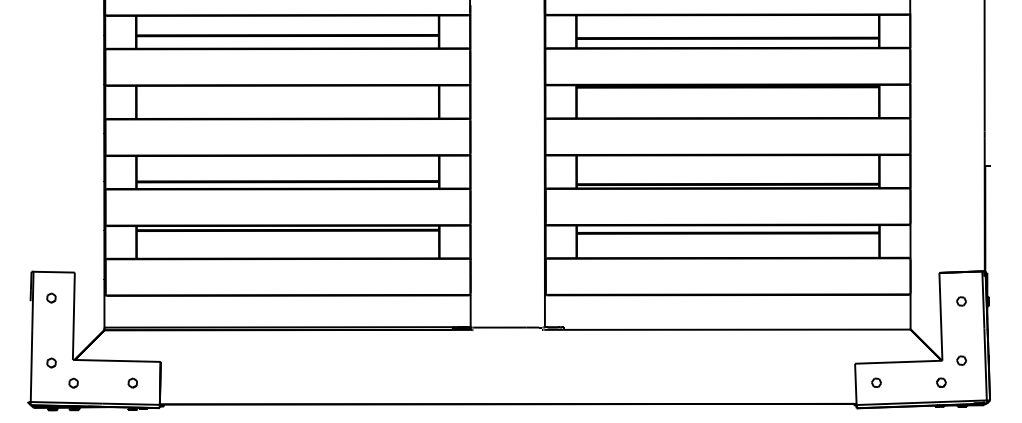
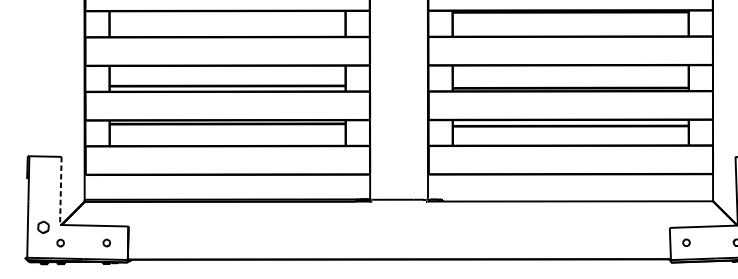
part: (51, 297) -> (43, 176), removed
line: (73, 316) -> (60, 191), solid -> dashed
part: (51, 362) -> (43, 226), size x1.6

